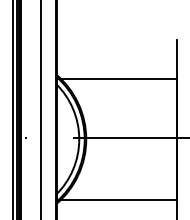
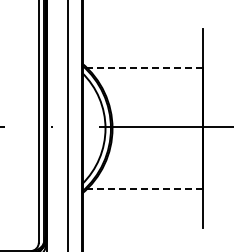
line: (116, 79) -> (142, 68), solid -> dashed
line: (116, 199) -> (142, 188), solid -> dashed

